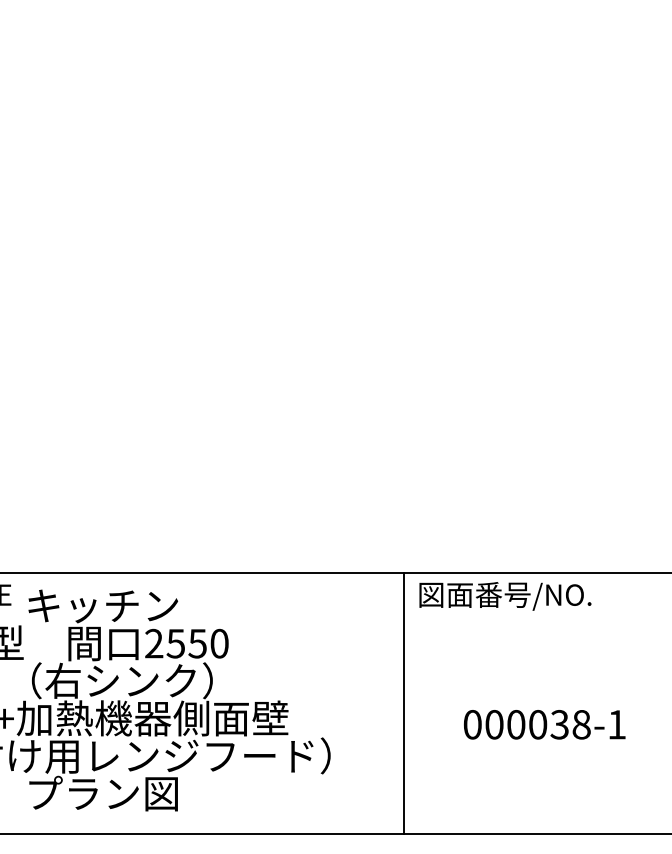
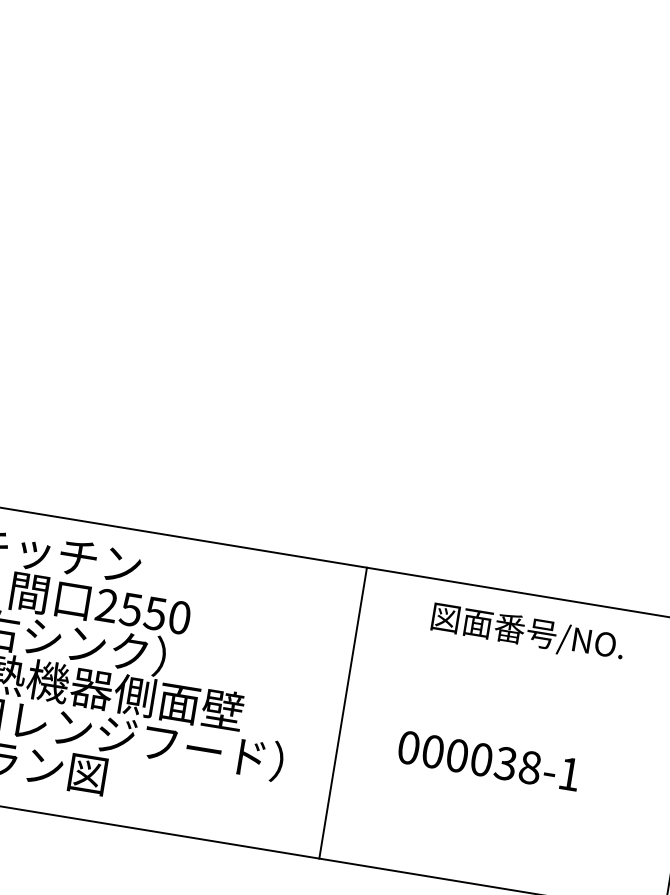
text: (505, 596) -> (528, 633), moved
line: (404, 703) -> (343, 712), moved
text: (544, 724) -> (488, 760), moved

